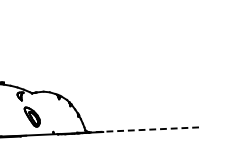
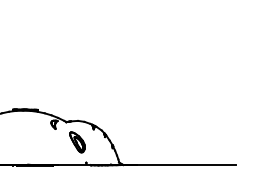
part: (32, 117) -> (77, 142), moved
line: (143, 129) -> (178, 164), dashed -> solid

